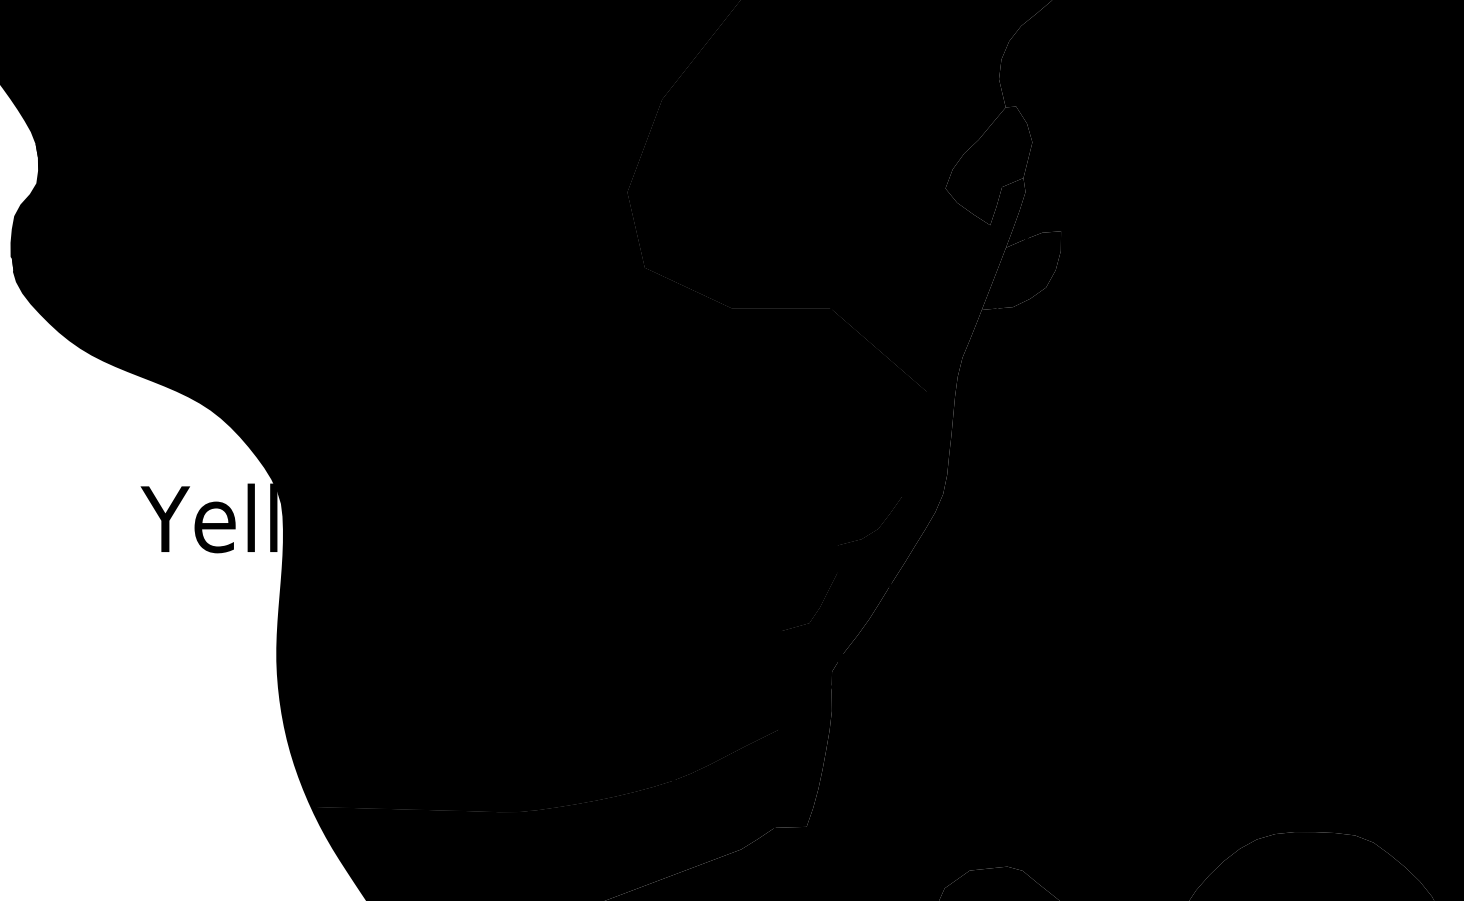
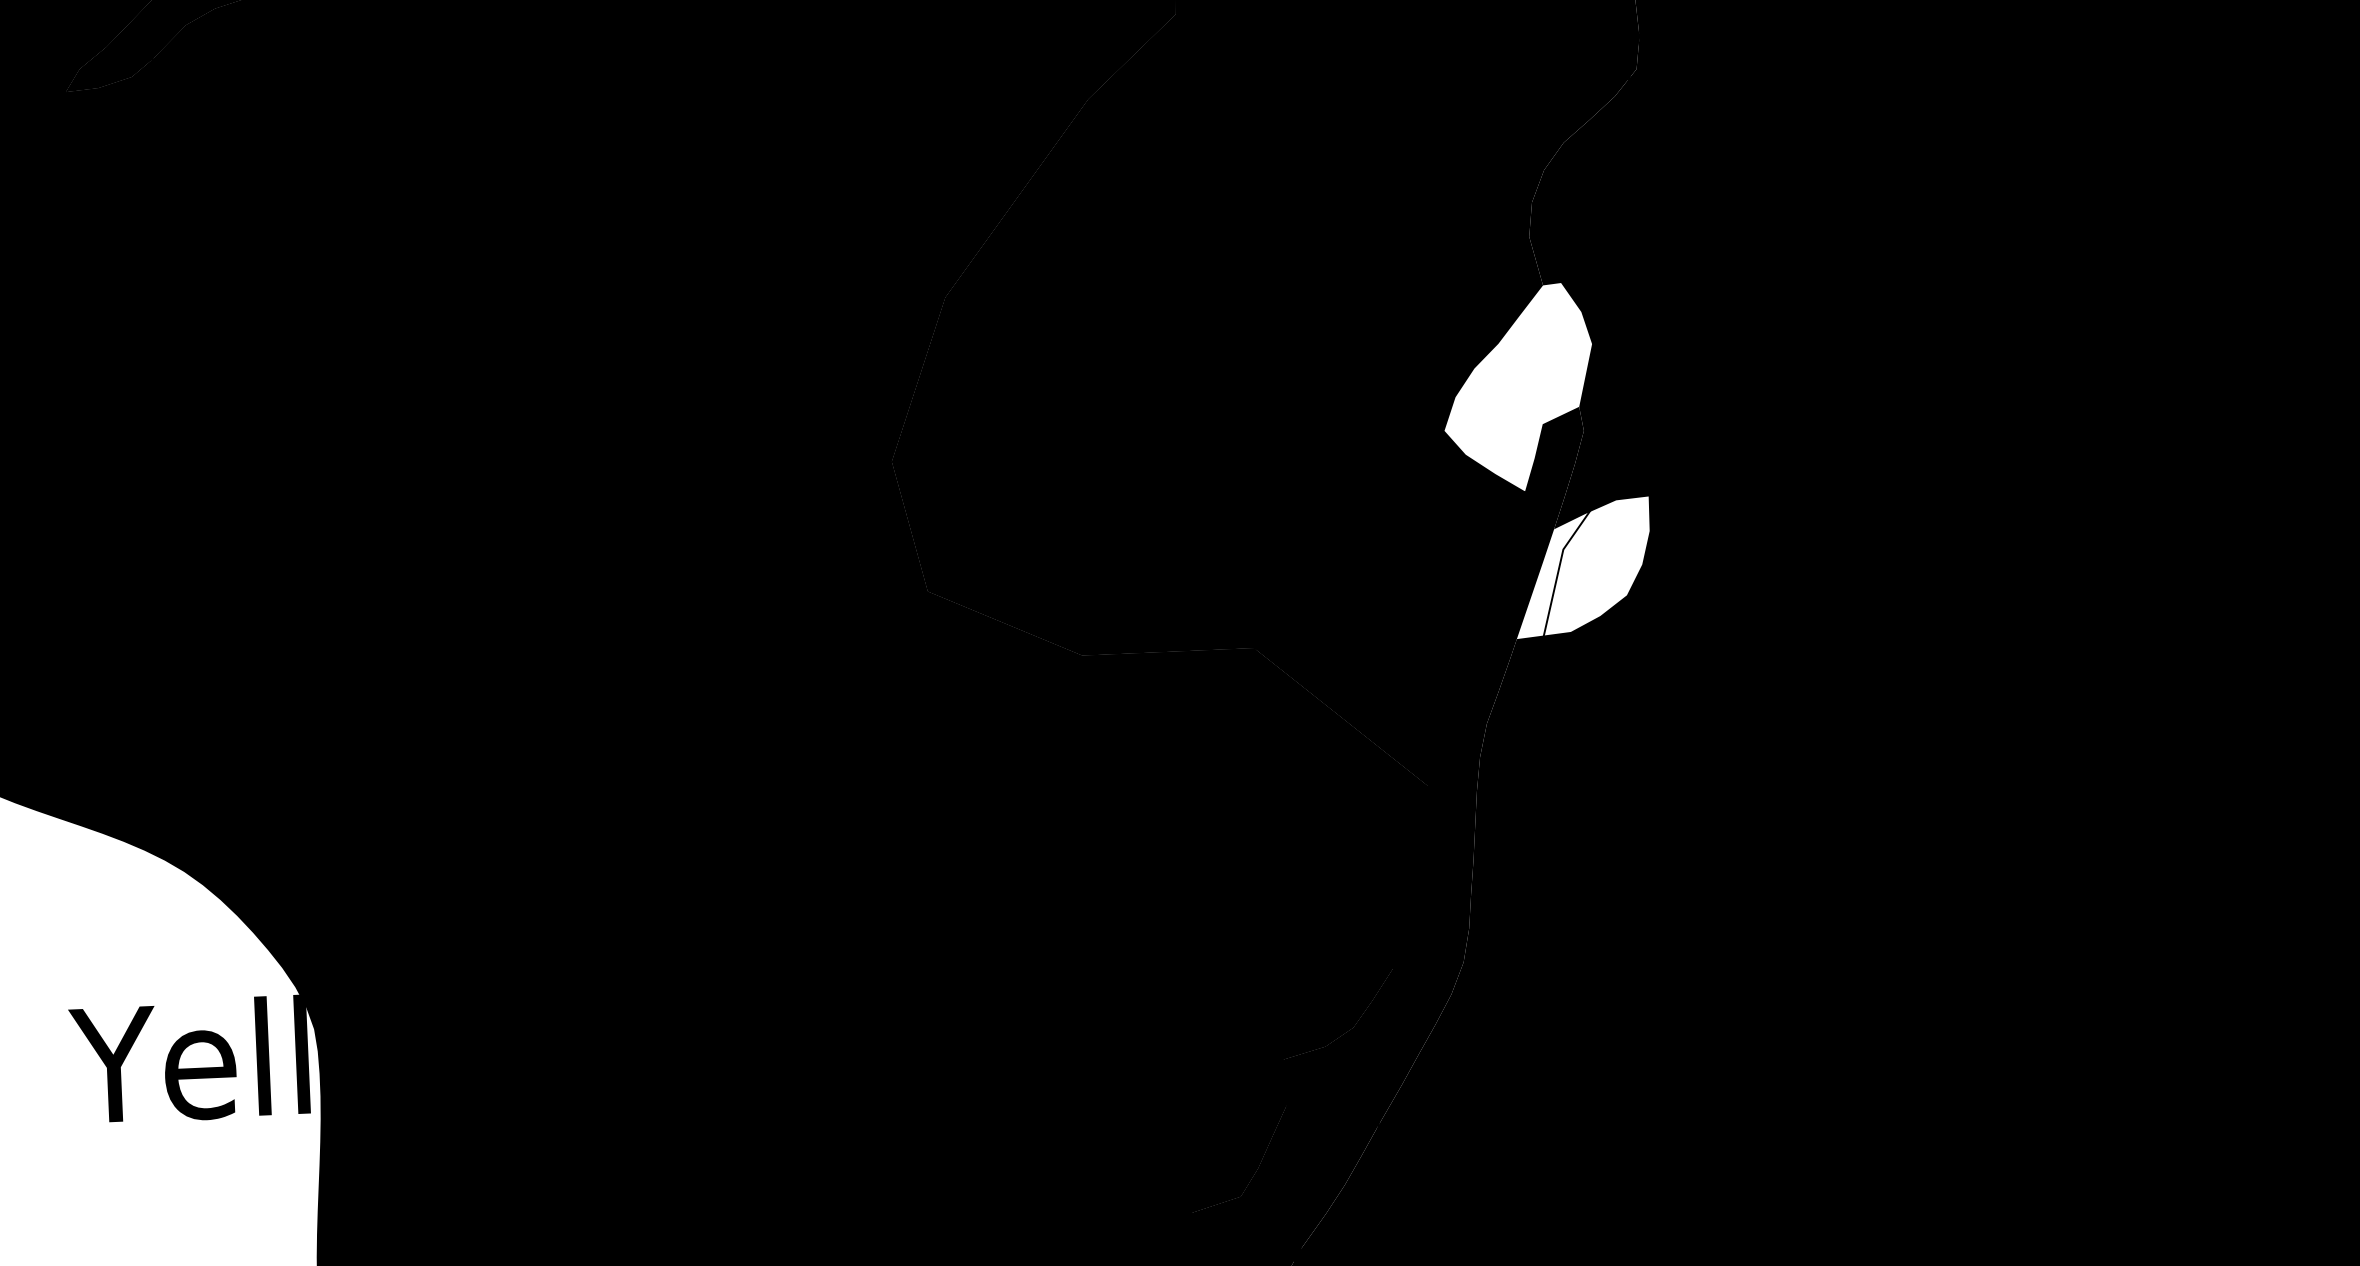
fill: (988, 165) -> (1517, 387), removed
fill: (1021, 270) -> (1582, 567), removed

